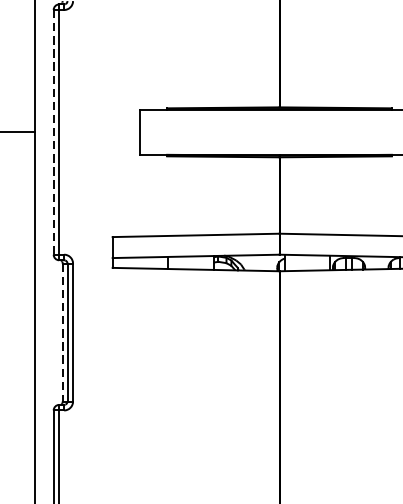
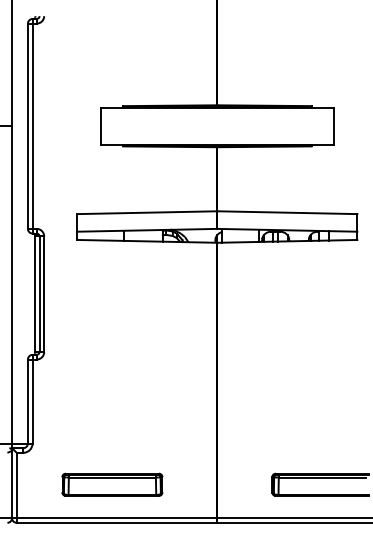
line: (53, 132) -> (27, 126), dashed -> solid
line: (62, 332) -> (35, 294), dashed -> solid

